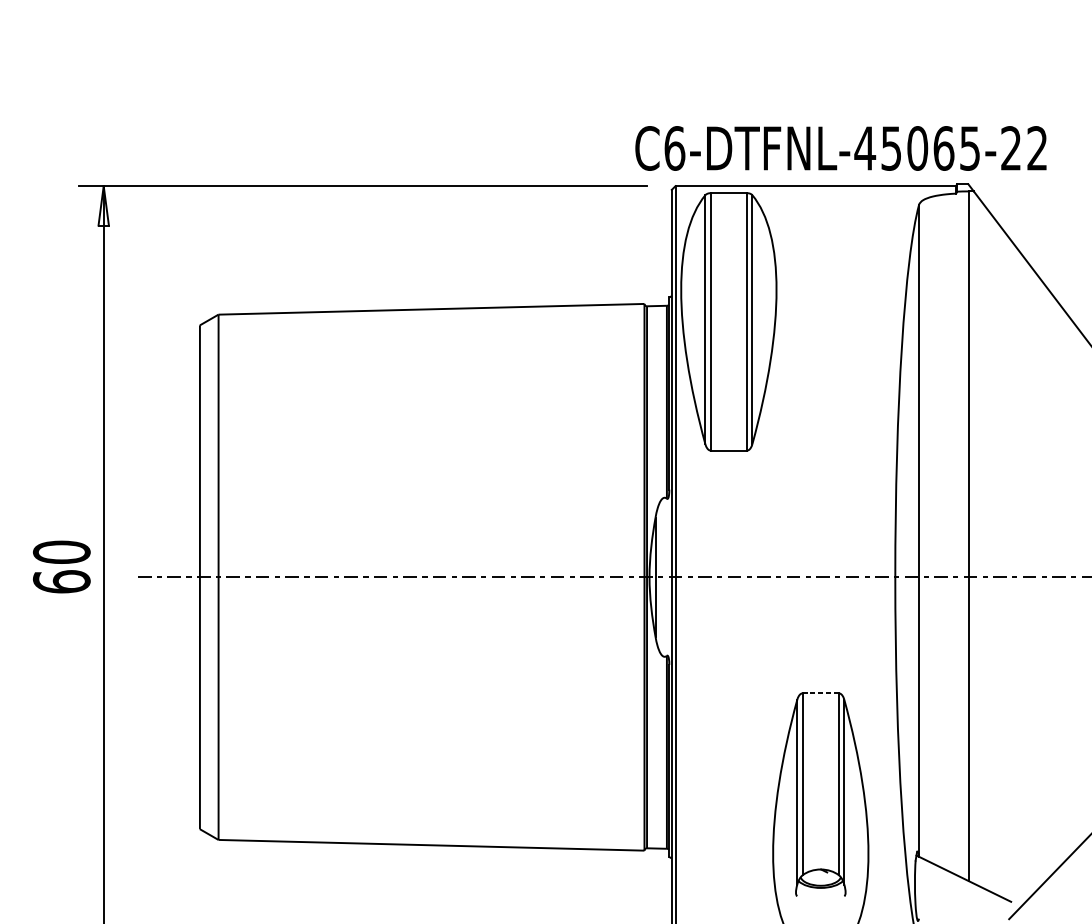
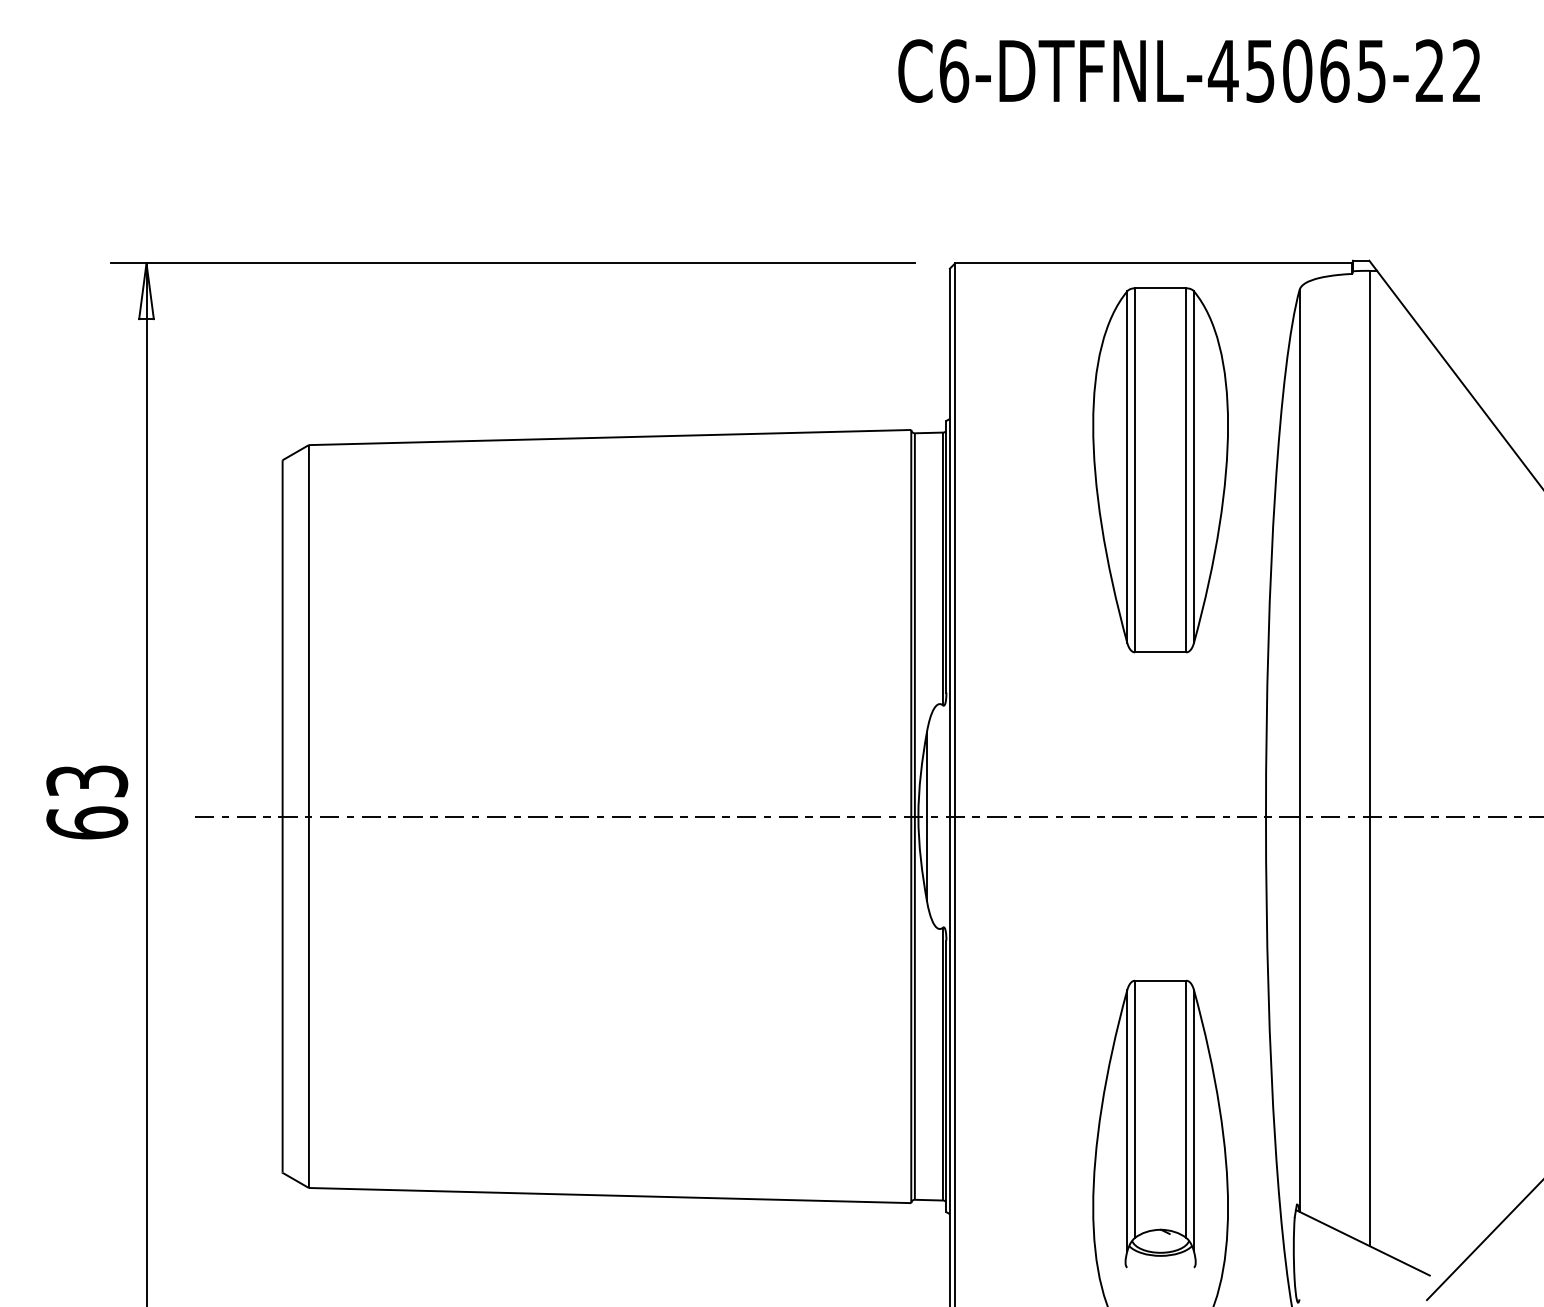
text: (840, 148) -> (1188, 70), moved
part: (728, 321) -> (1160, 470), moved
text: (61, 551) -> (87, 780), 60 -> 63
line: (820, 693) -> (1160, 980), dashed -> solid

